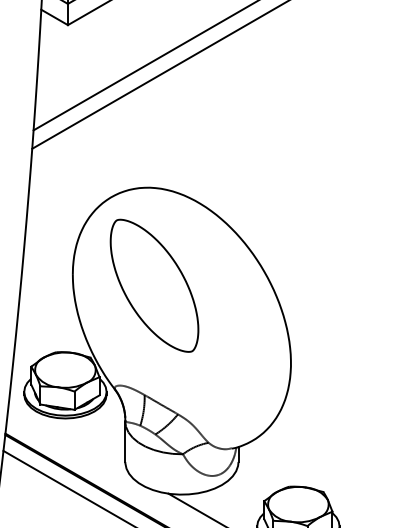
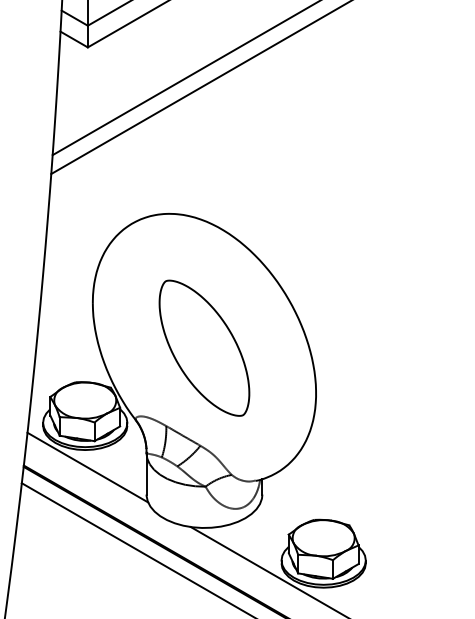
part: (154, 285) -> (204, 347), moved
line: (67, 435) -> (87, 467), added

